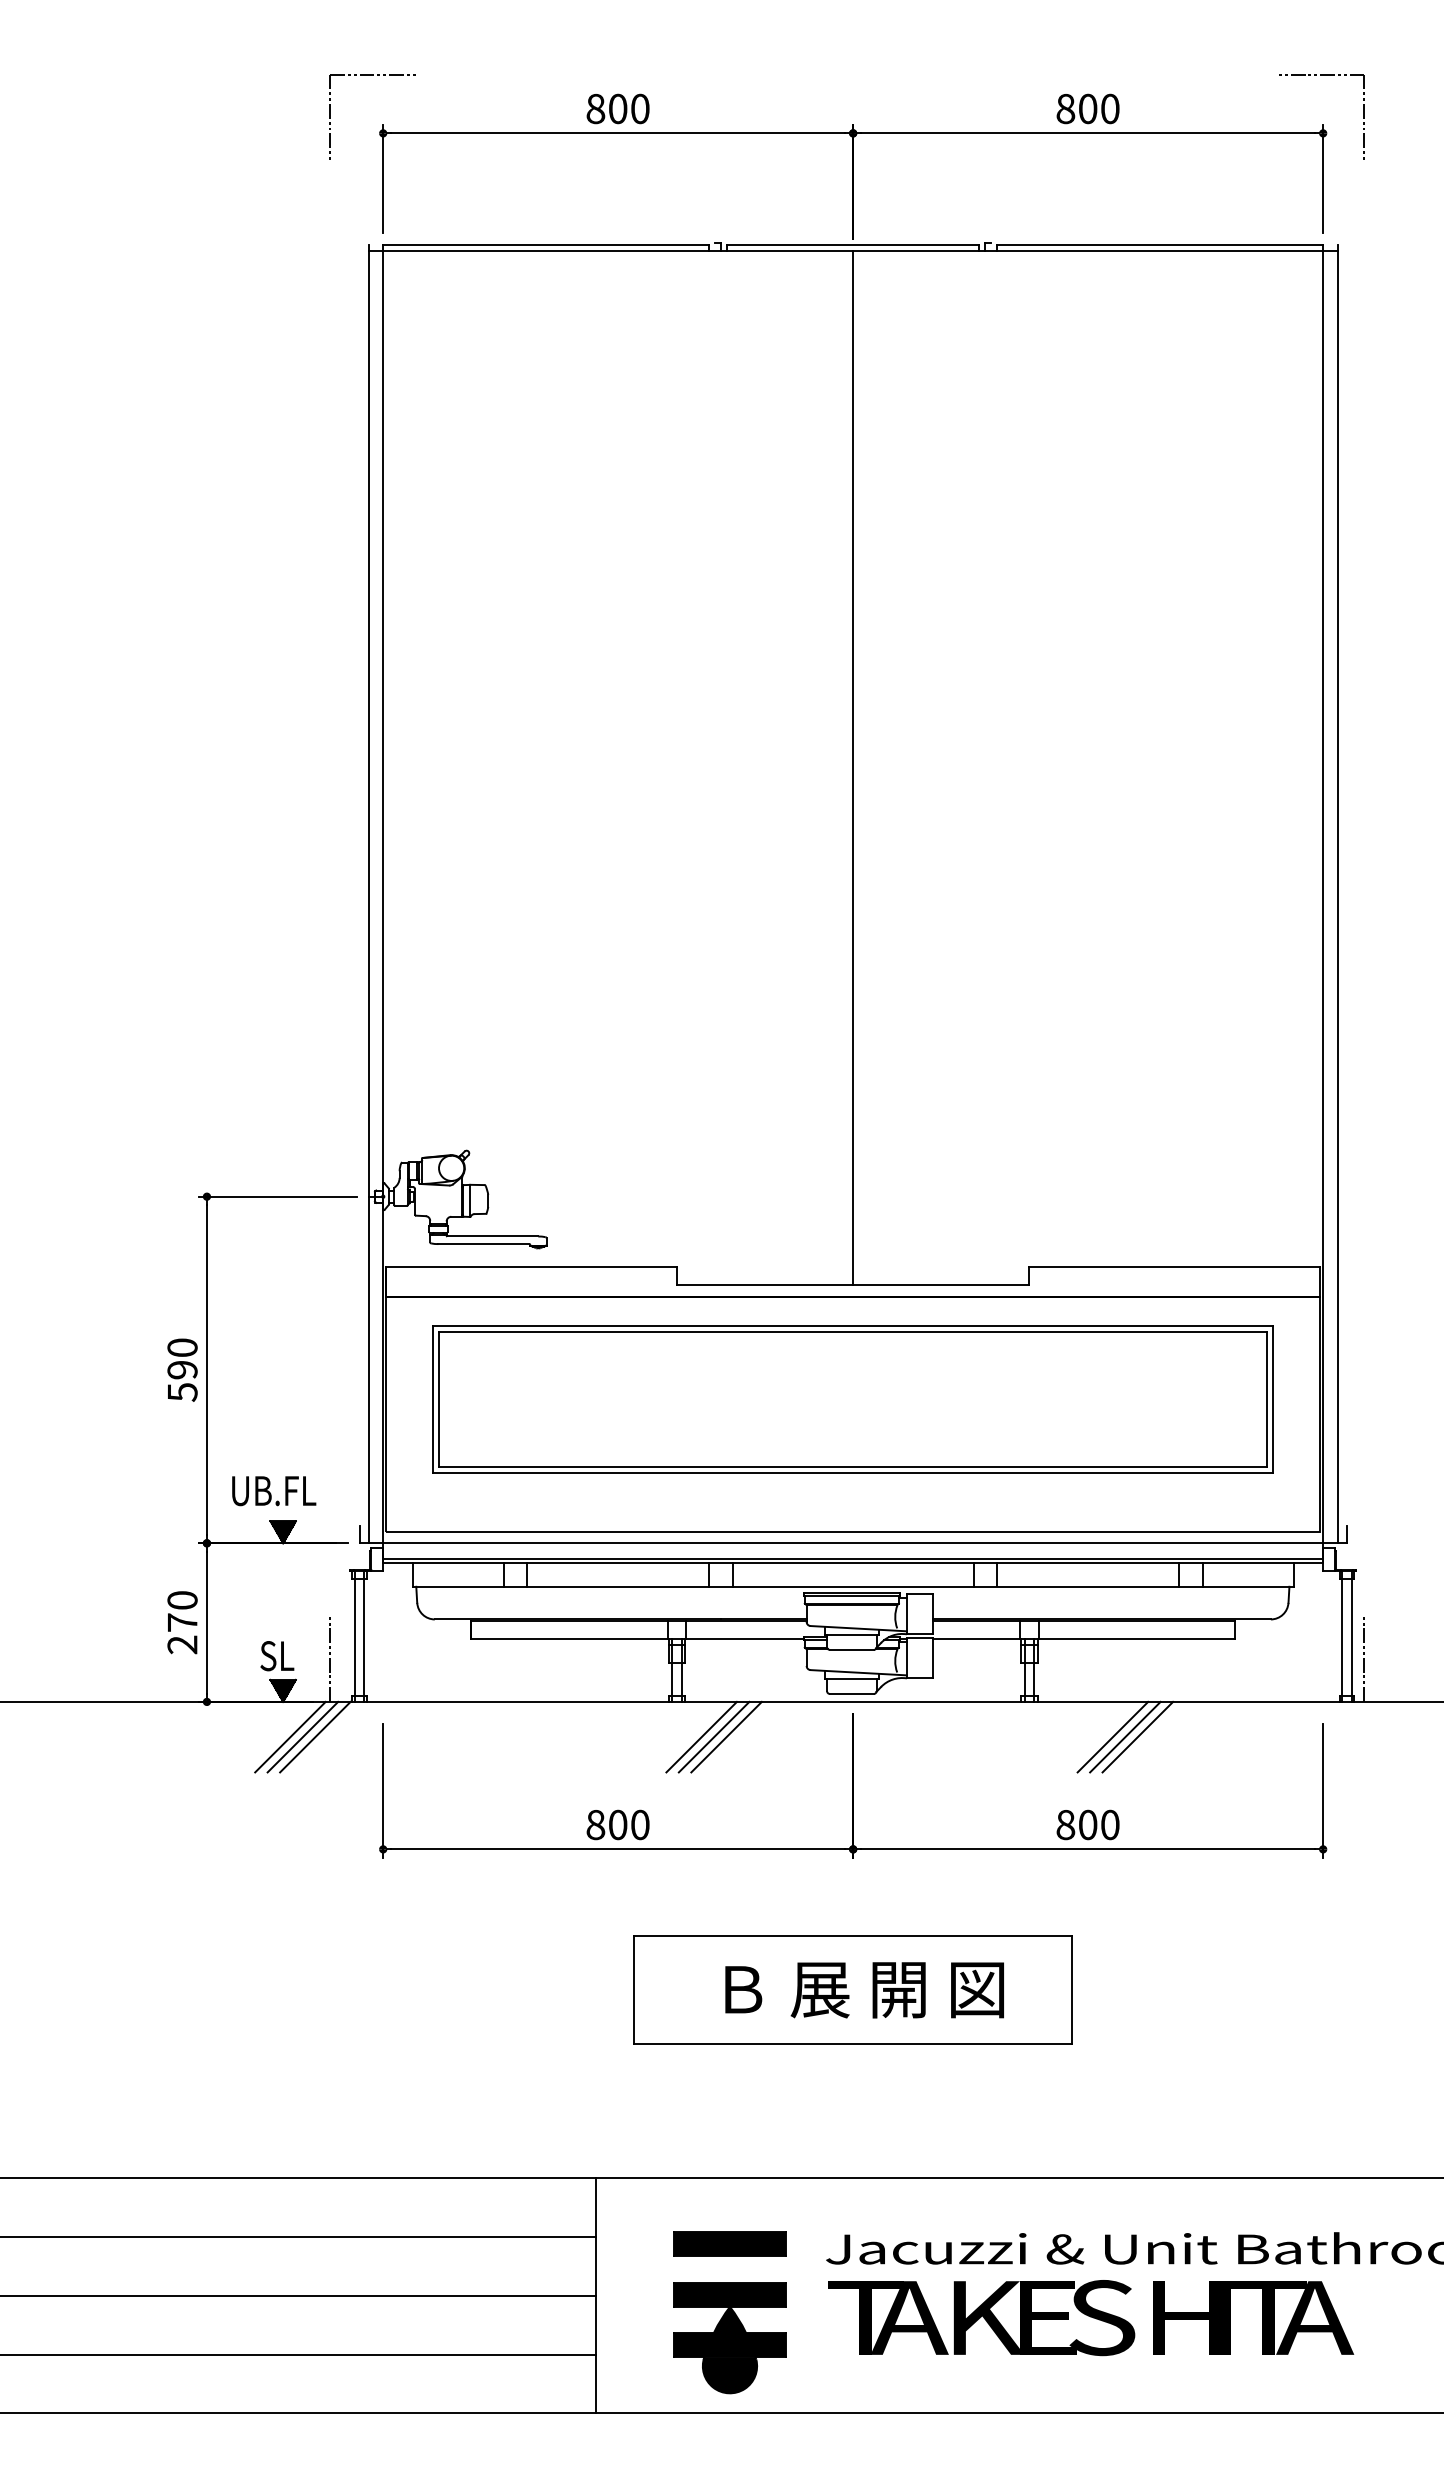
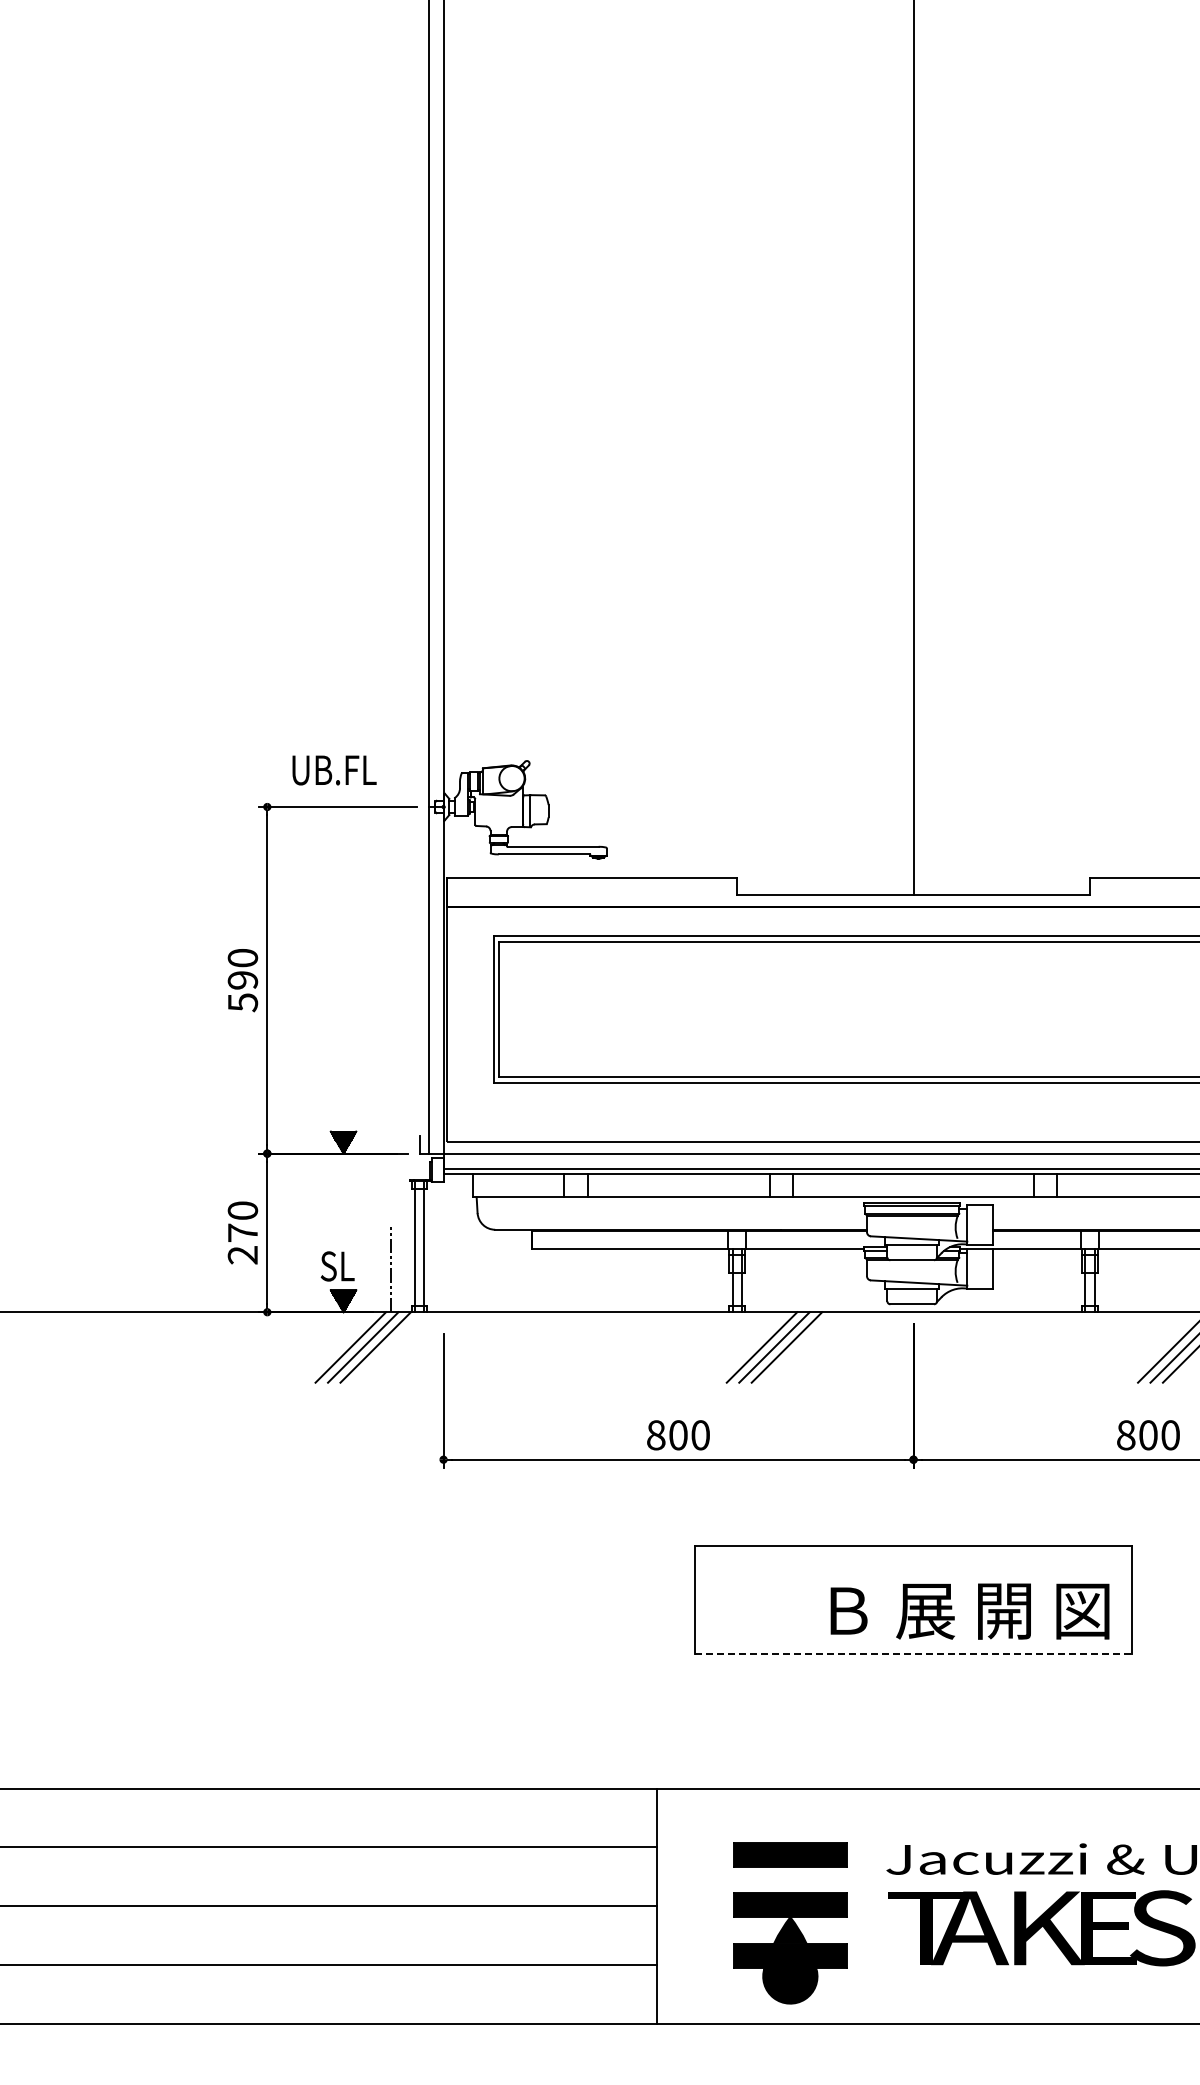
text: (274, 1491) -> (334, 770), moved
text: (864, 1990) -> (969, 1611), moved
line: (853, 2043) -> (913, 1653), solid -> dashed

